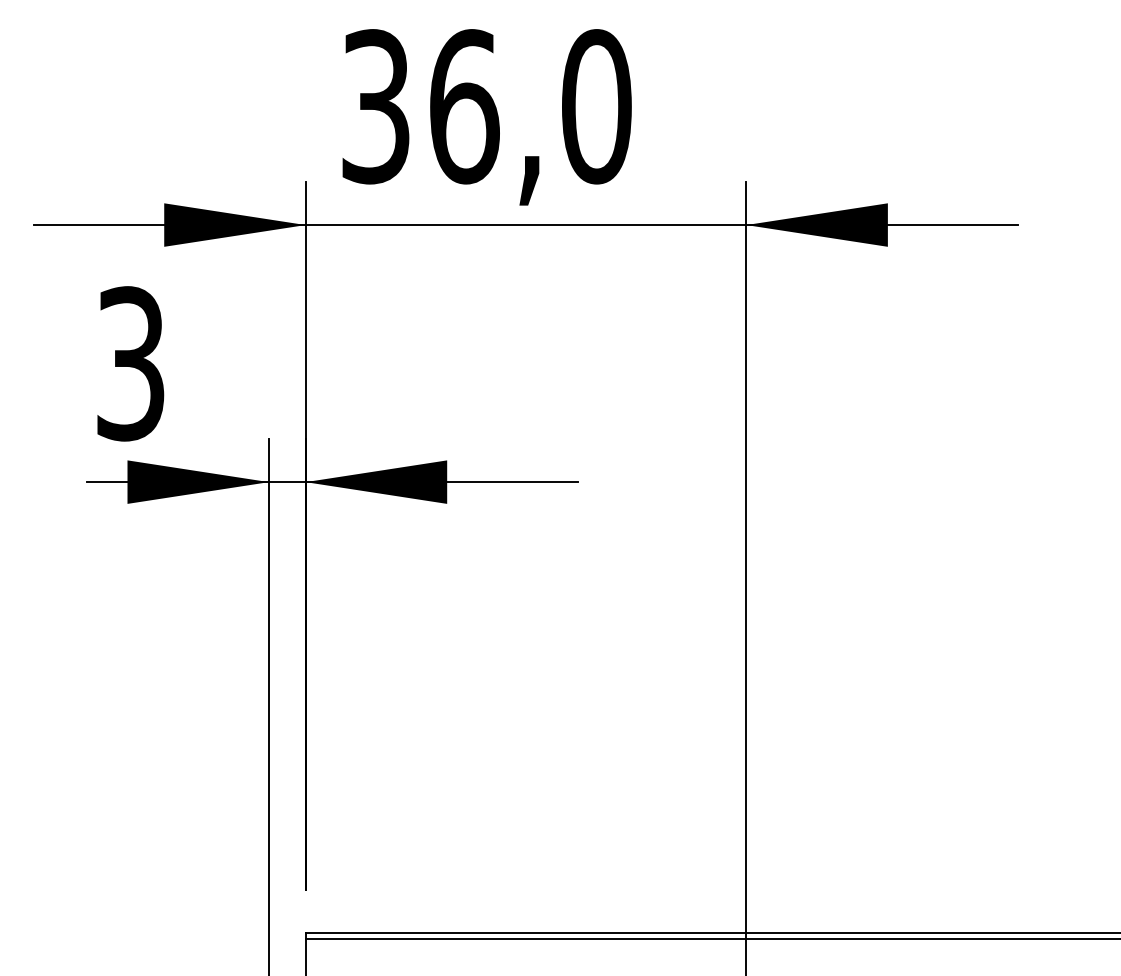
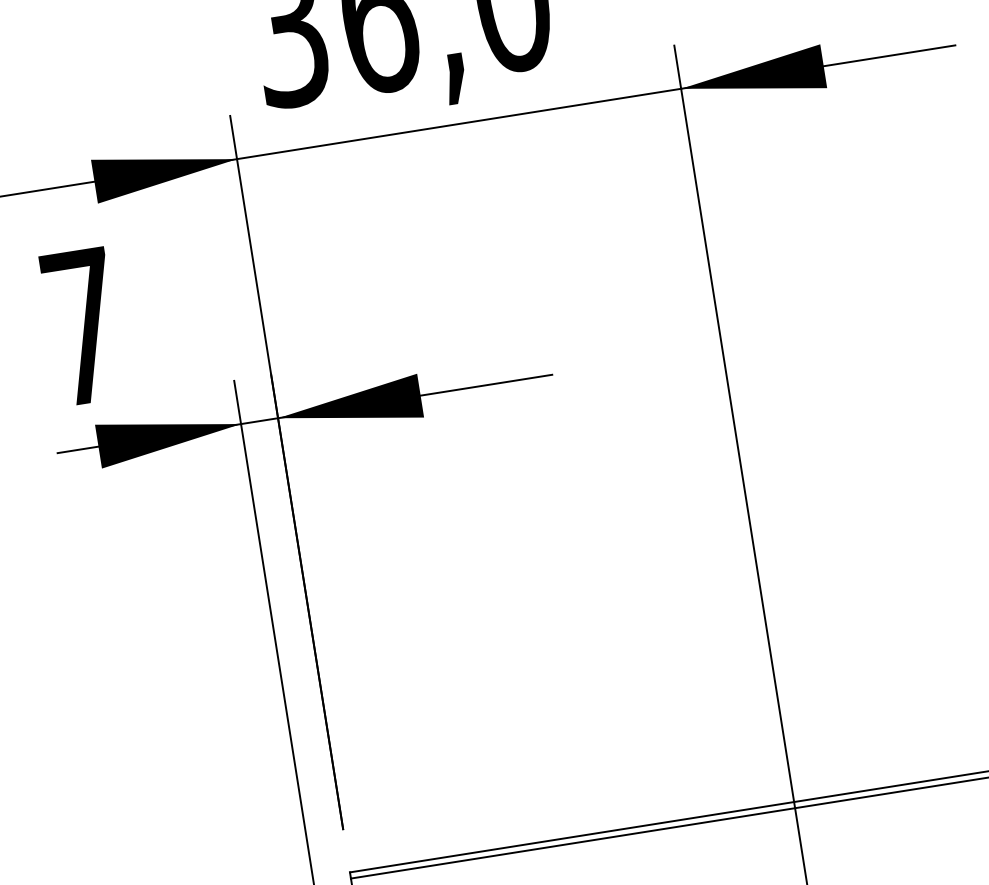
text: (130, 363) -> (82, 326), 3 -> 7

